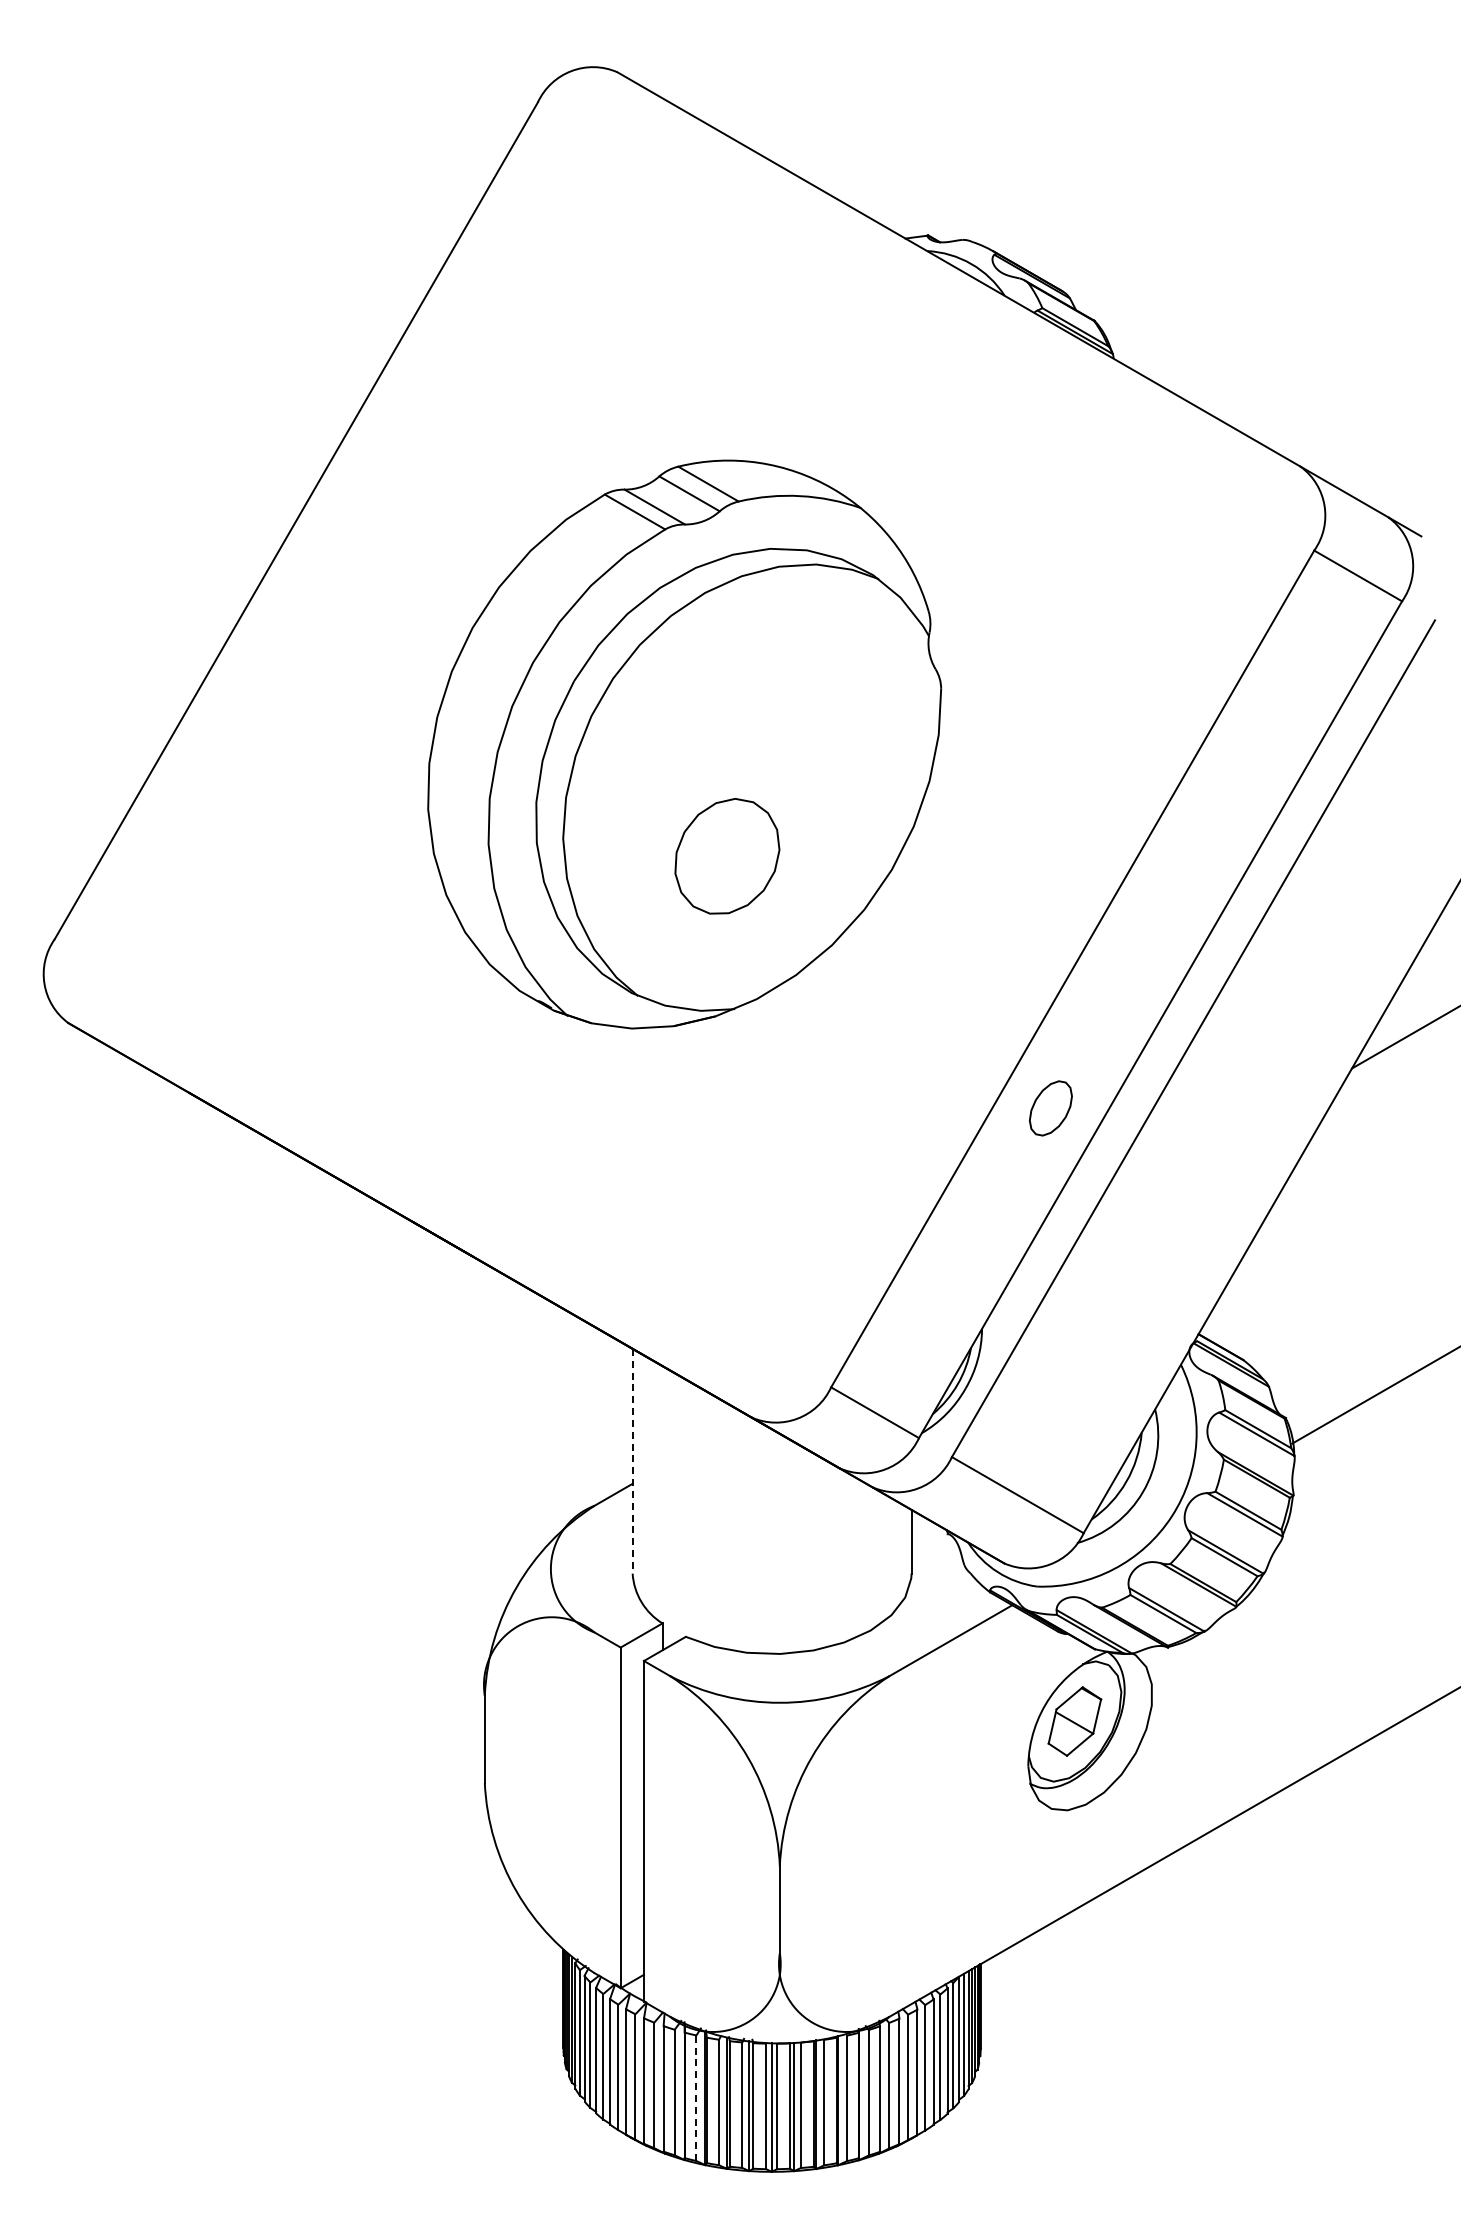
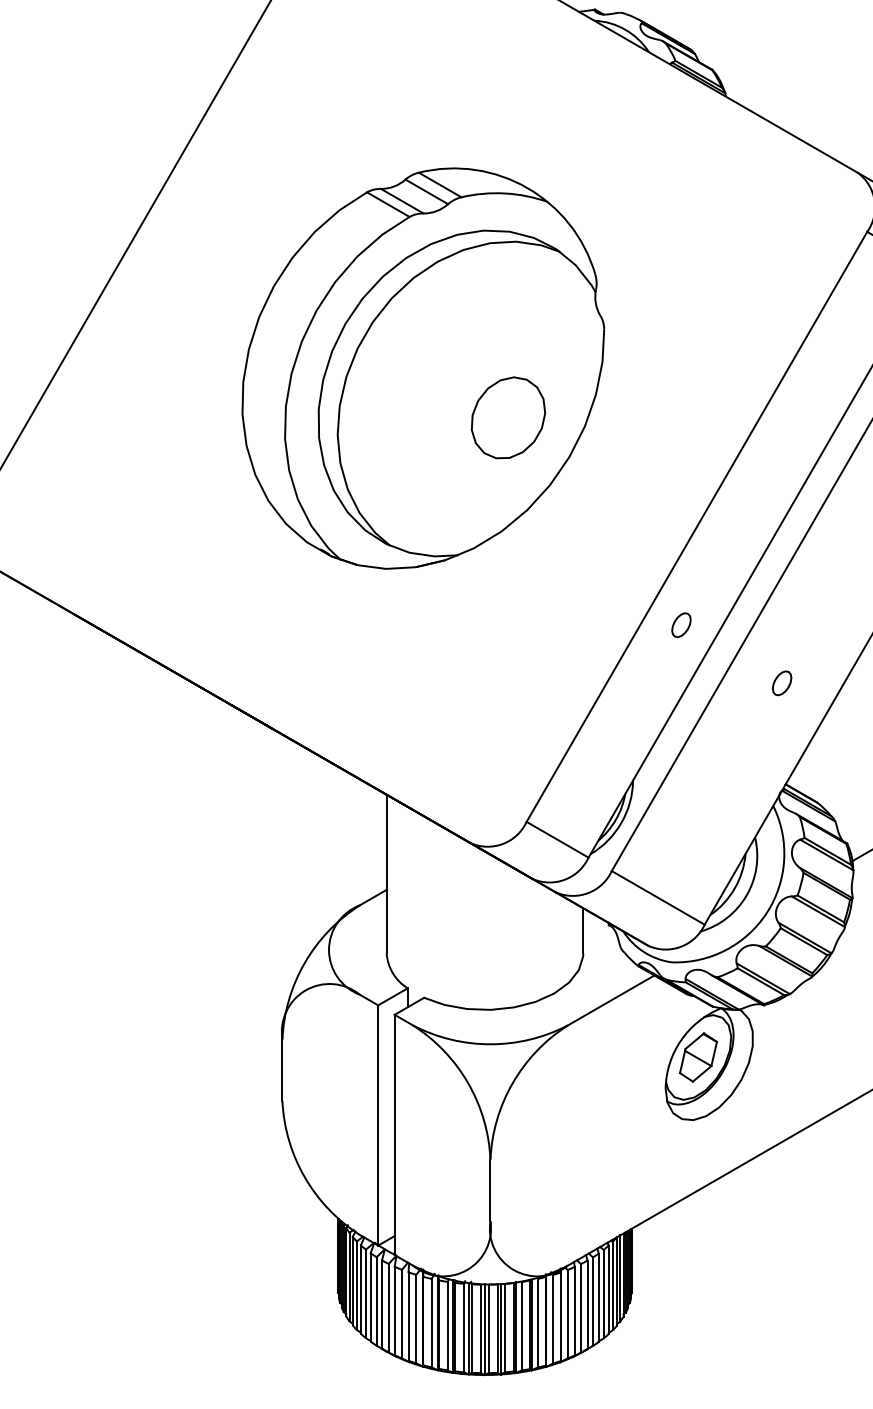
part: (727, 856) -> (508, 417), moved
part: (1050, 1108) -> (681, 625), size x0.62
part: (1193, 1190) -> (782, 683), added
line: (632, 1461) -> (386, 874), dashed -> solid
line: (696, 2098) -> (431, 1323), dashed -> solid

